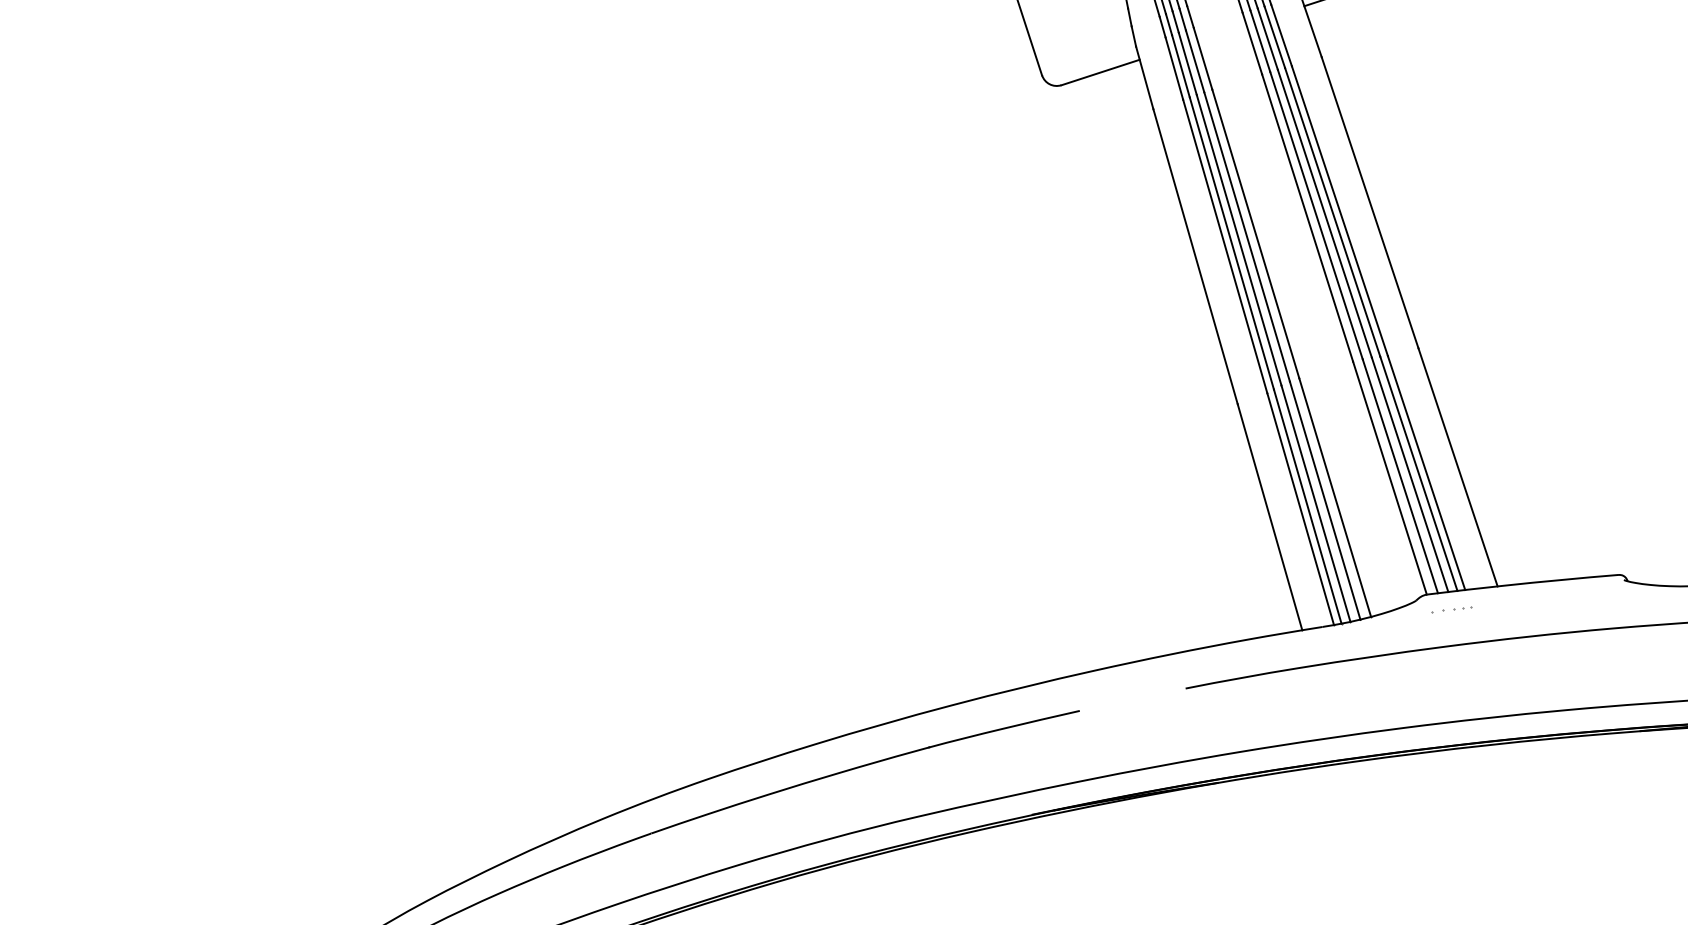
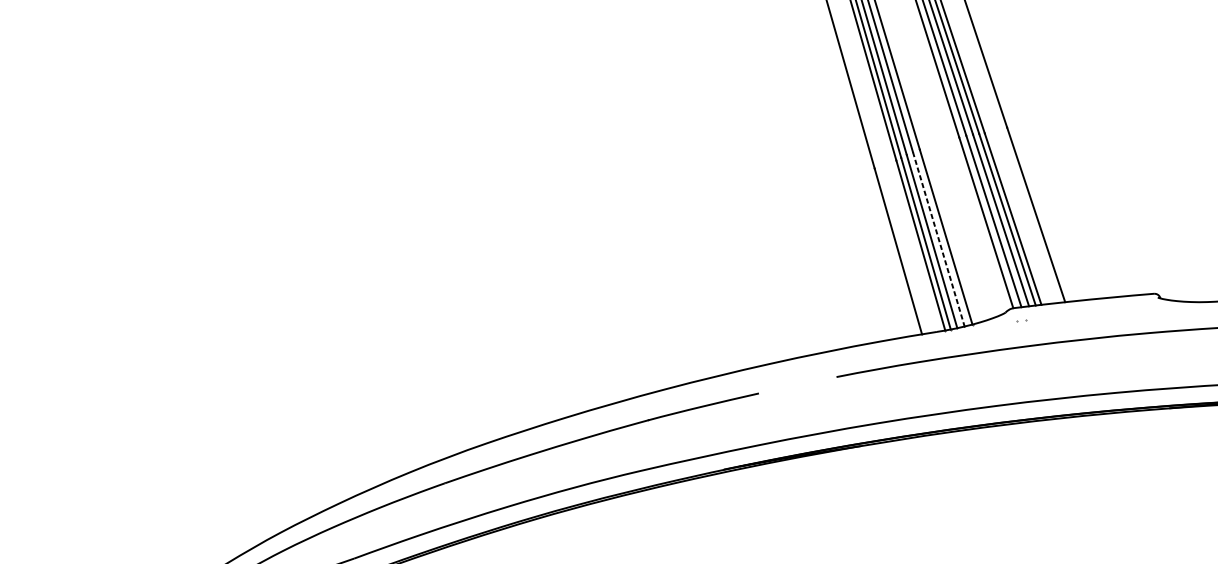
line: (1325, 501) -> (939, 239), solid -> dashed
part: (1462, 608) -> (1039, 318), removed

